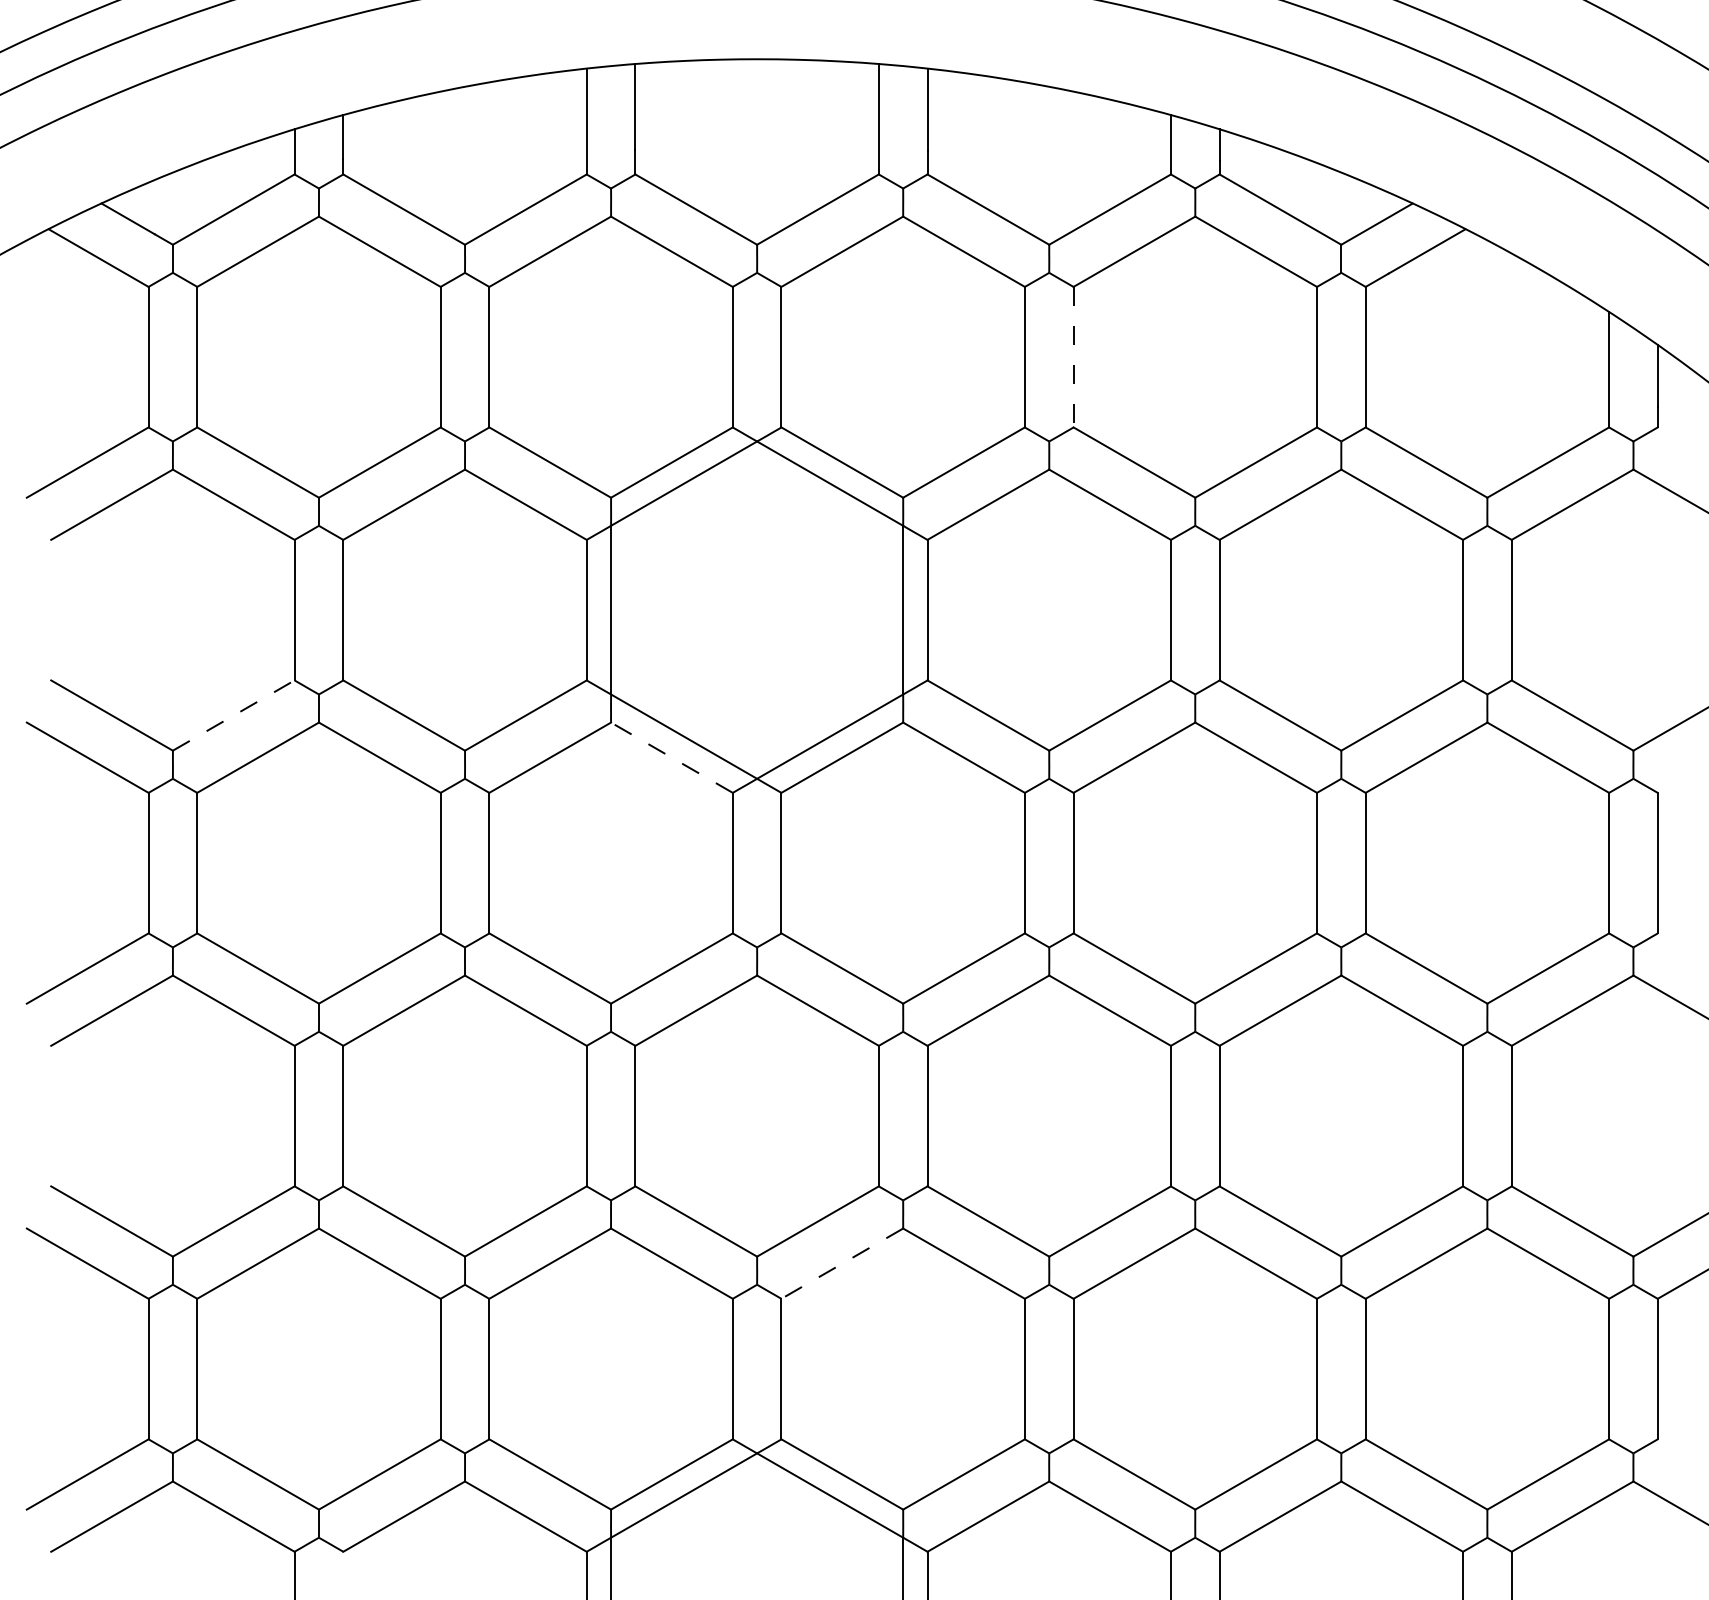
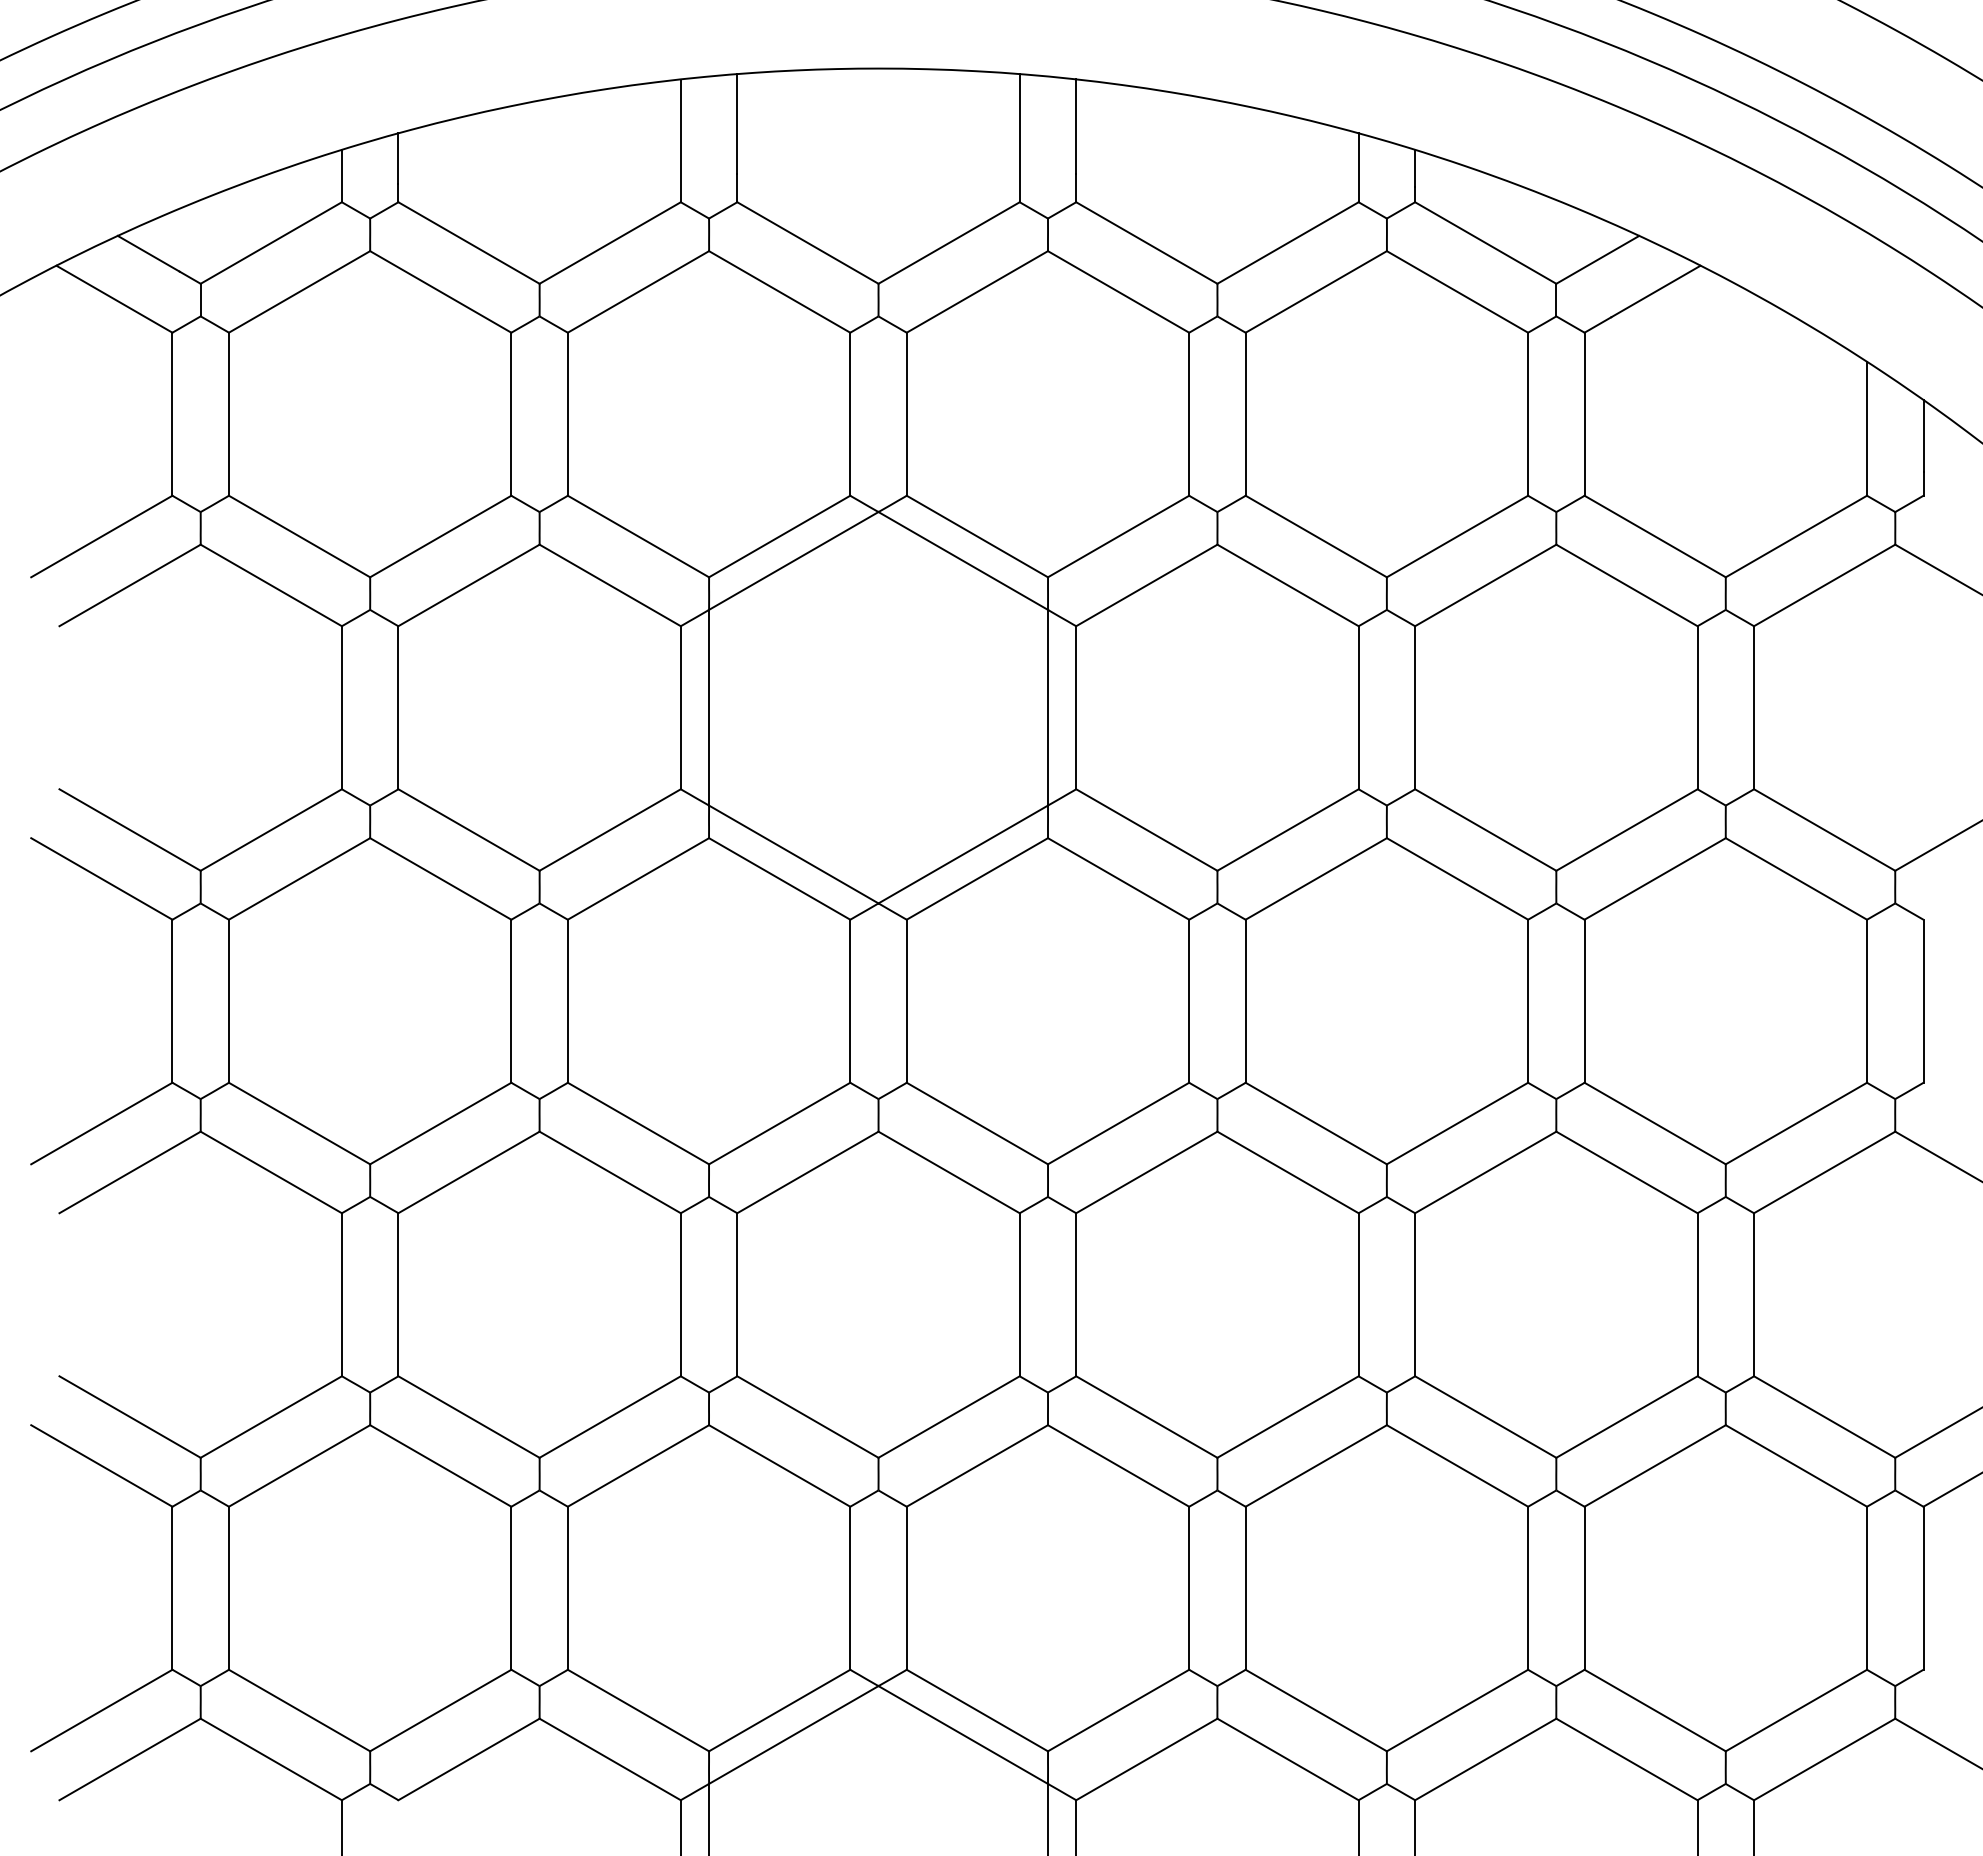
line: (1073, 357) -> (1245, 414), dashed -> solid
line: (233, 715) -> (271, 830), dashed -> solid
line: (671, 757) -> (779, 878), dashed -> solid
line: (842, 1263) -> (977, 1465), dashed -> solid

